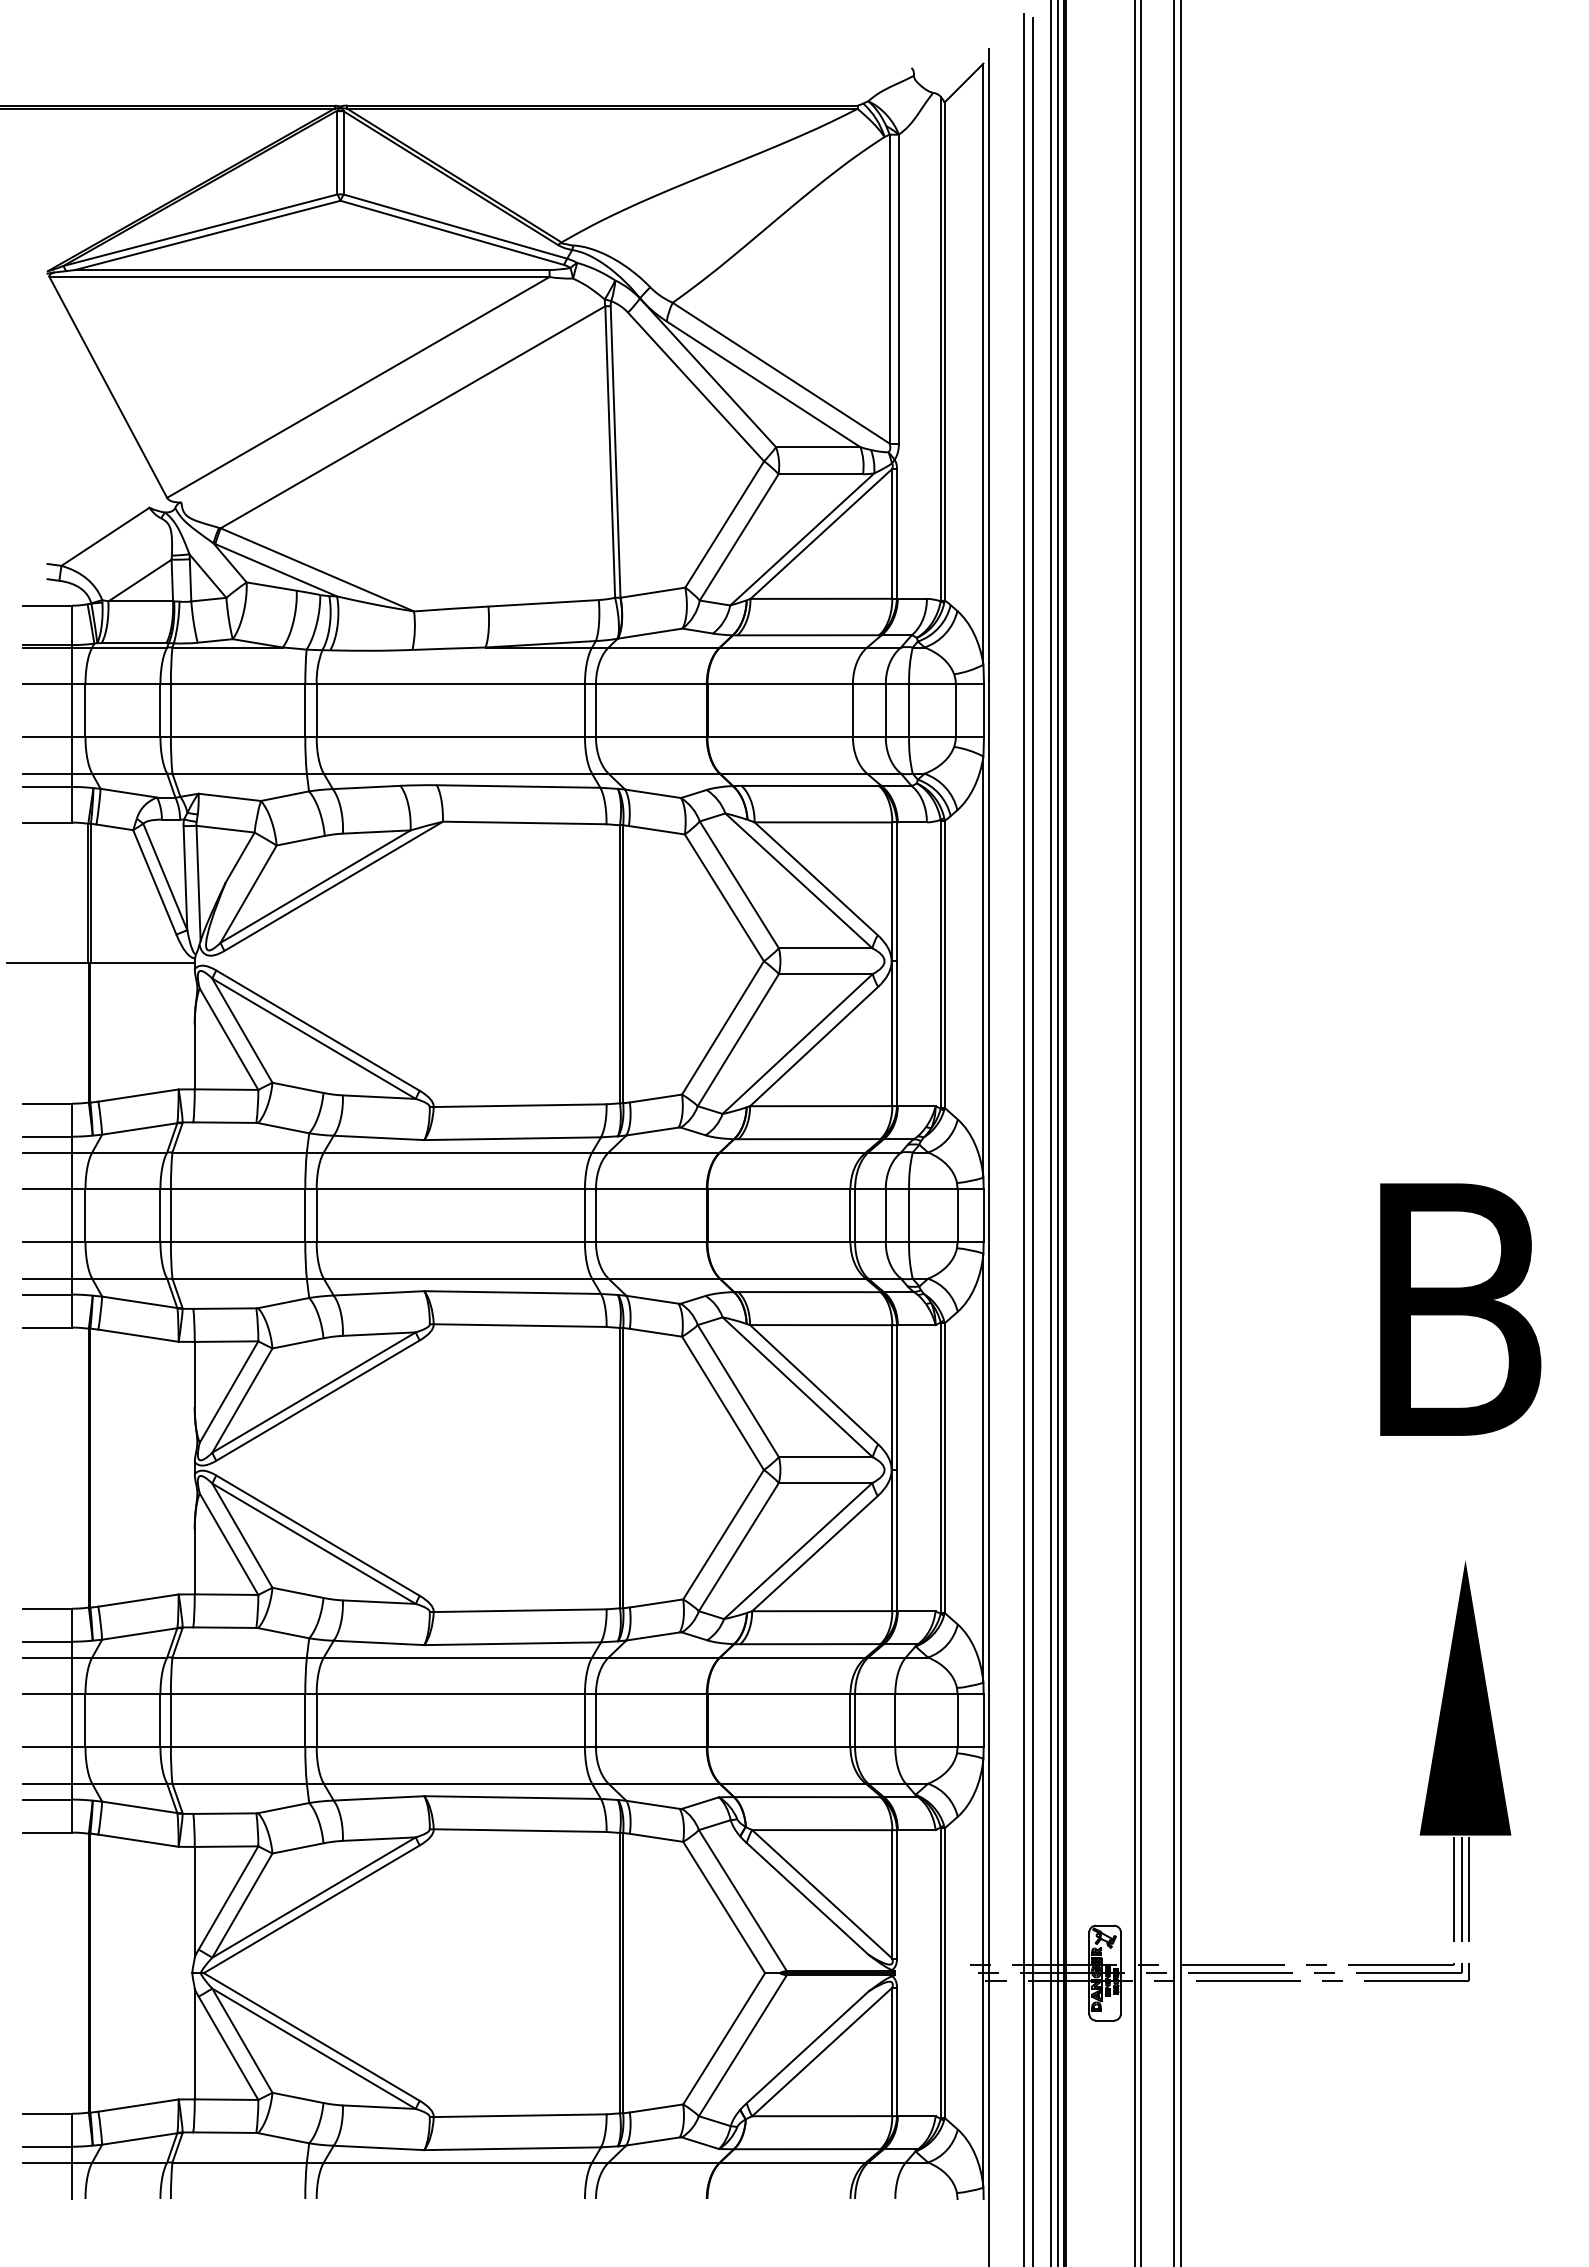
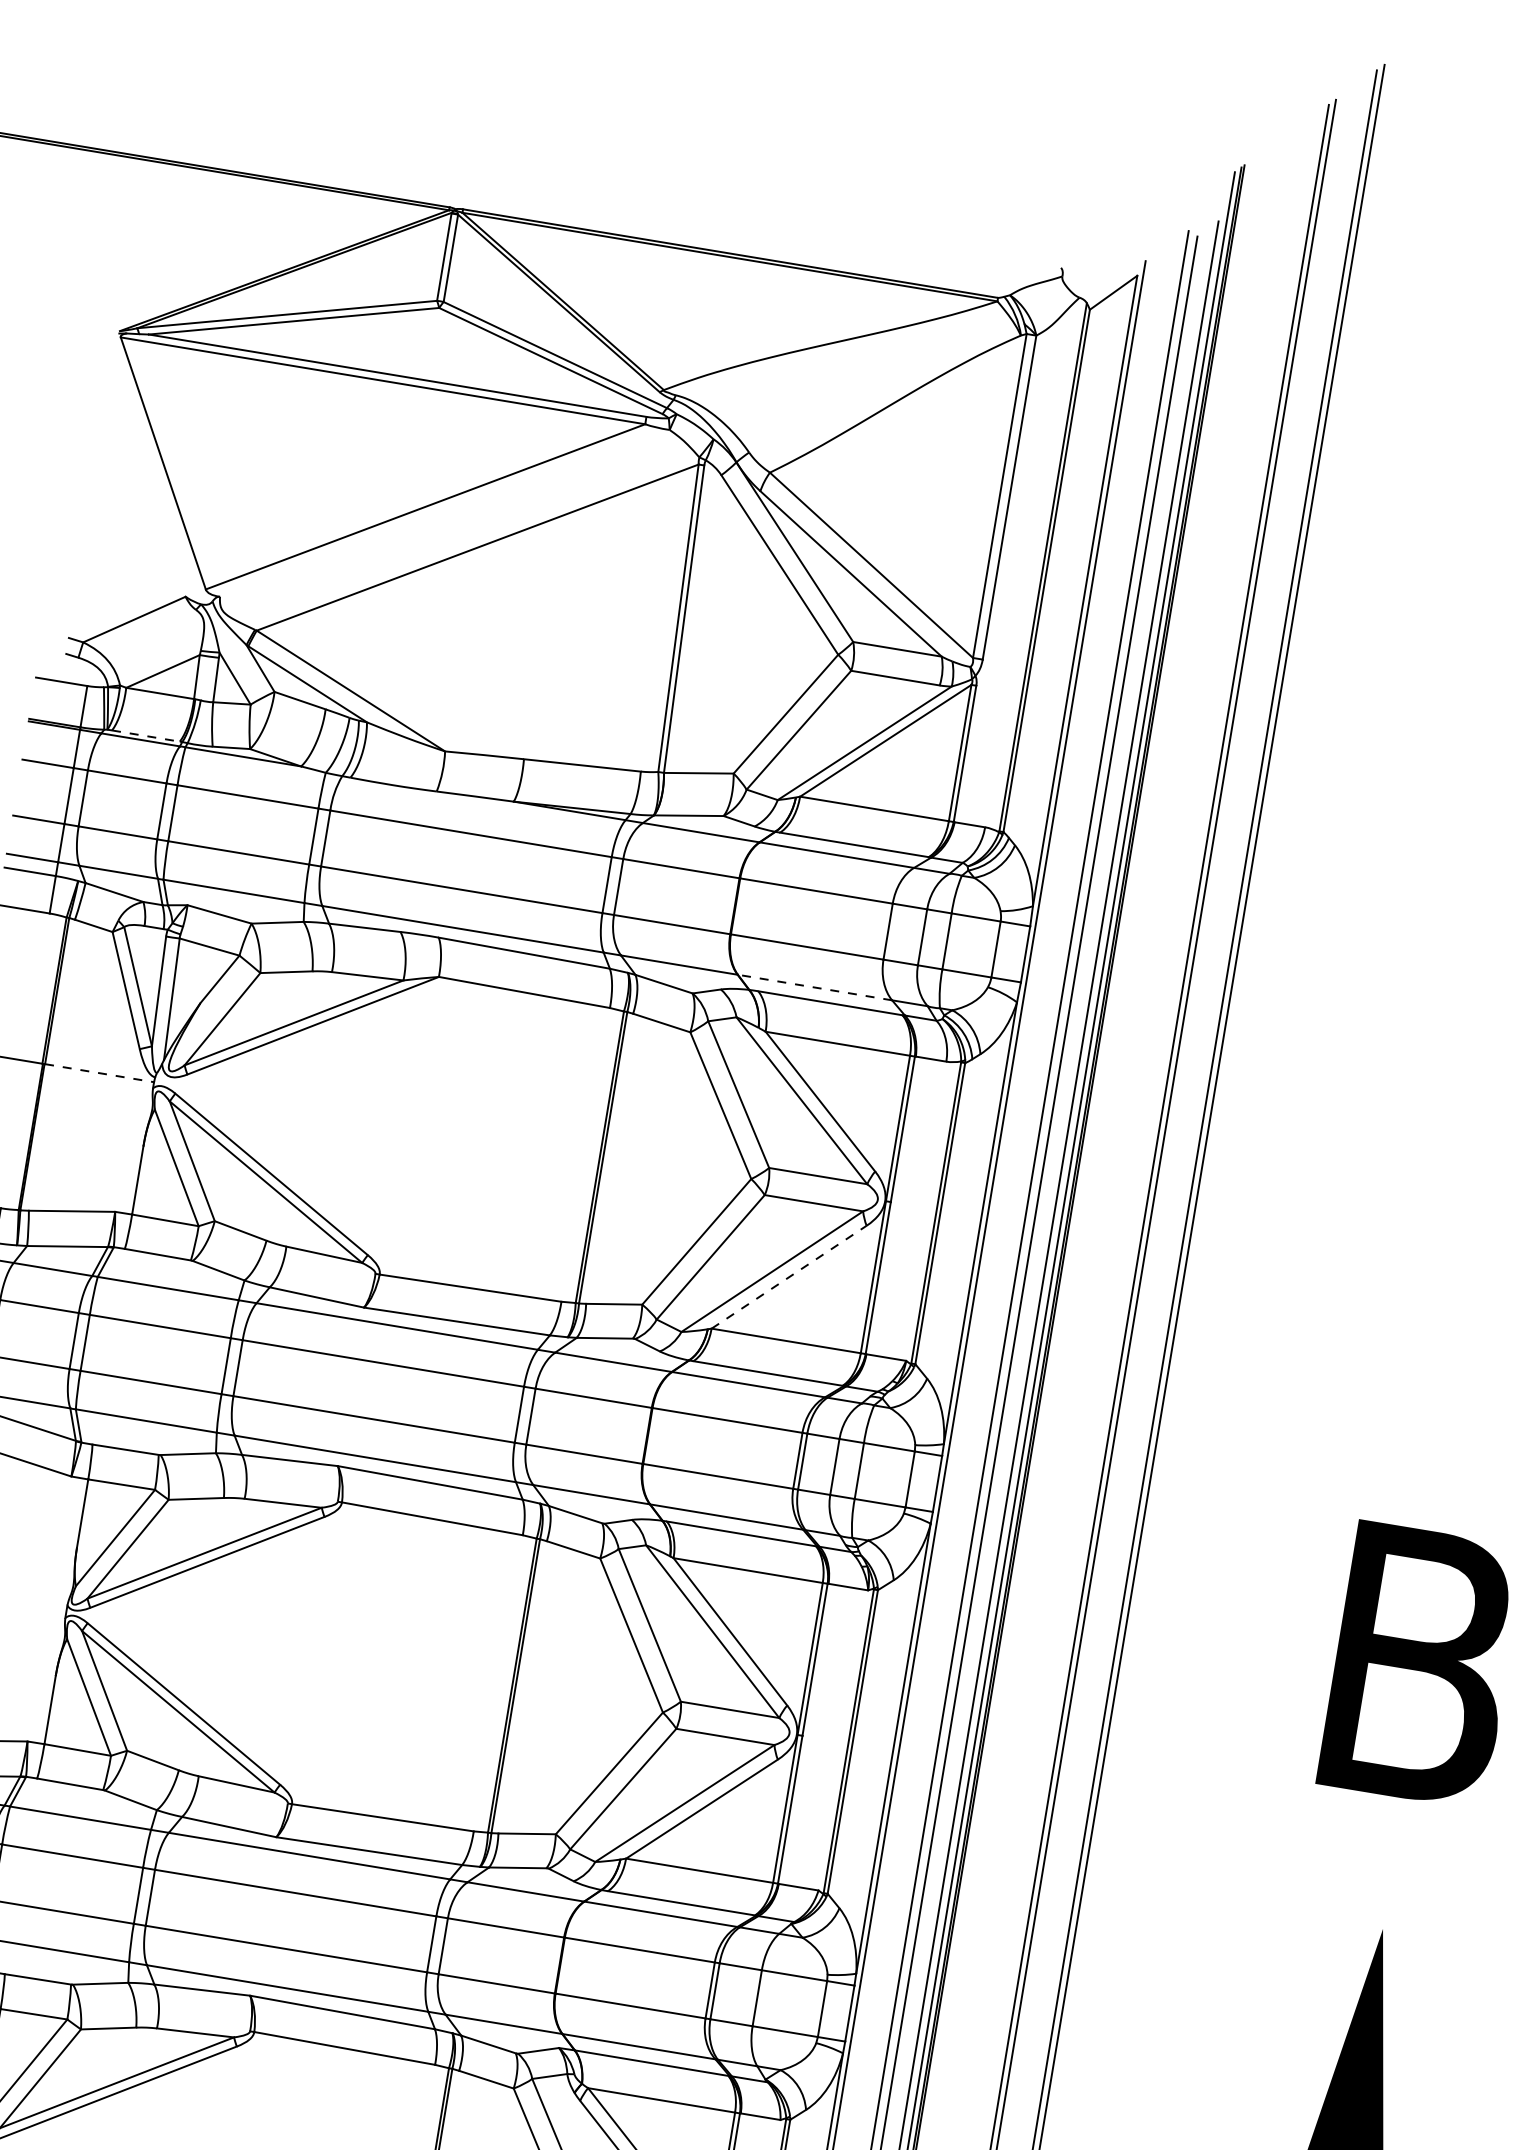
line: (134, 643) -> (146, 736), solid -> dashed
line: (793, 773) -> (814, 987), solid -> dashed
line: (142, 963) -> (99, 1073), solid -> dashed
line: (814, 1046) -> (789, 1277), solid -> dashed

